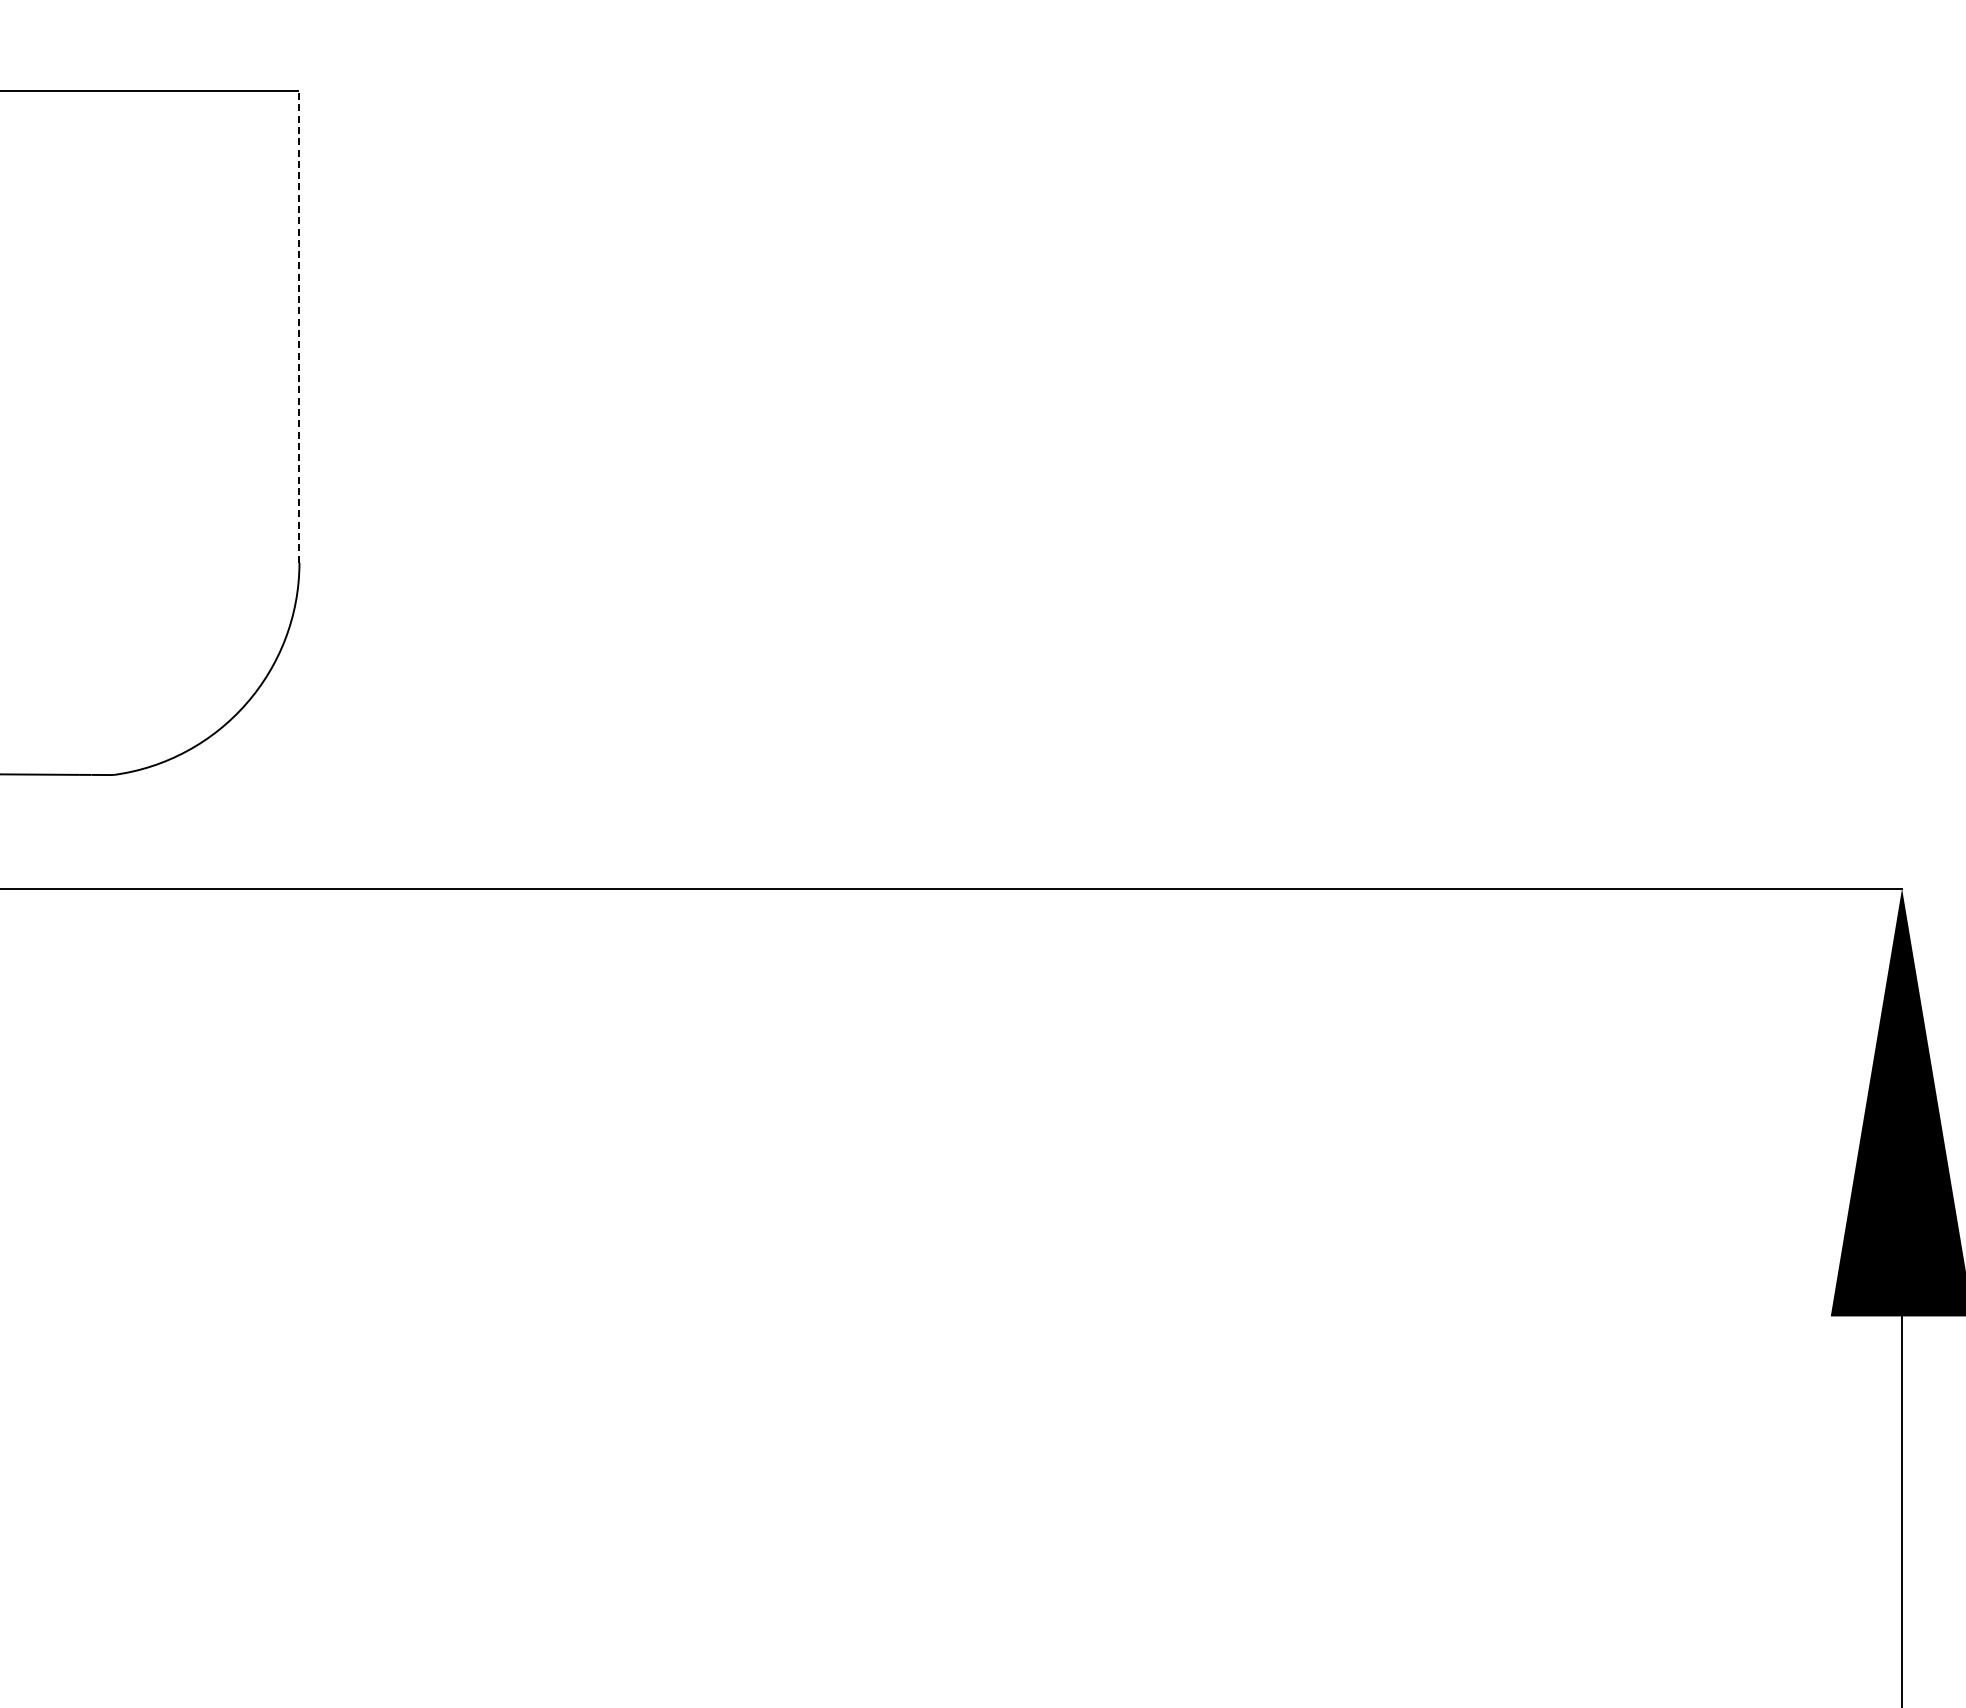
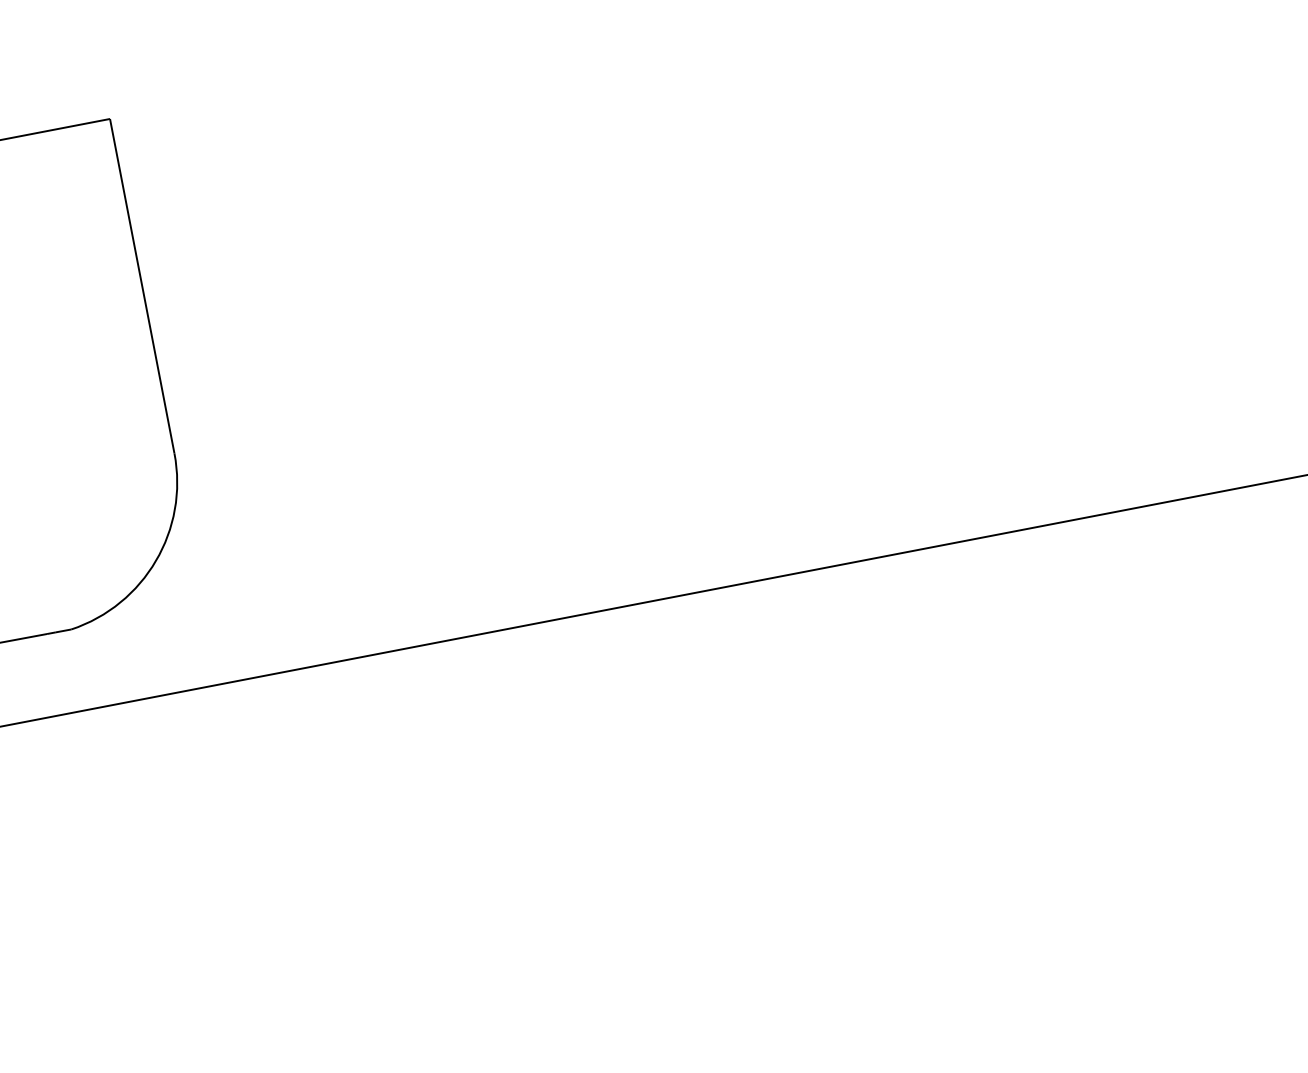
line: (299, 326) -> (142, 285), dashed -> solid

